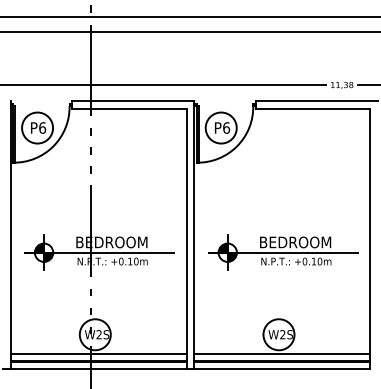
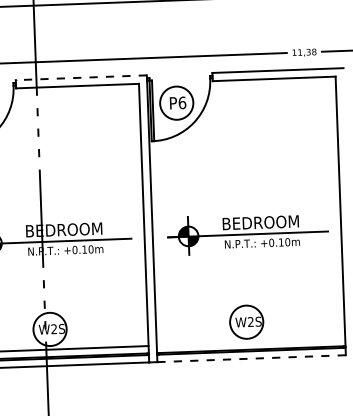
line: (132, 101) -> (80, 78), solid -> dashed
line: (282, 353) -> (251, 342), removed
line: (281, 368) -> (250, 358), solid -> dashed

